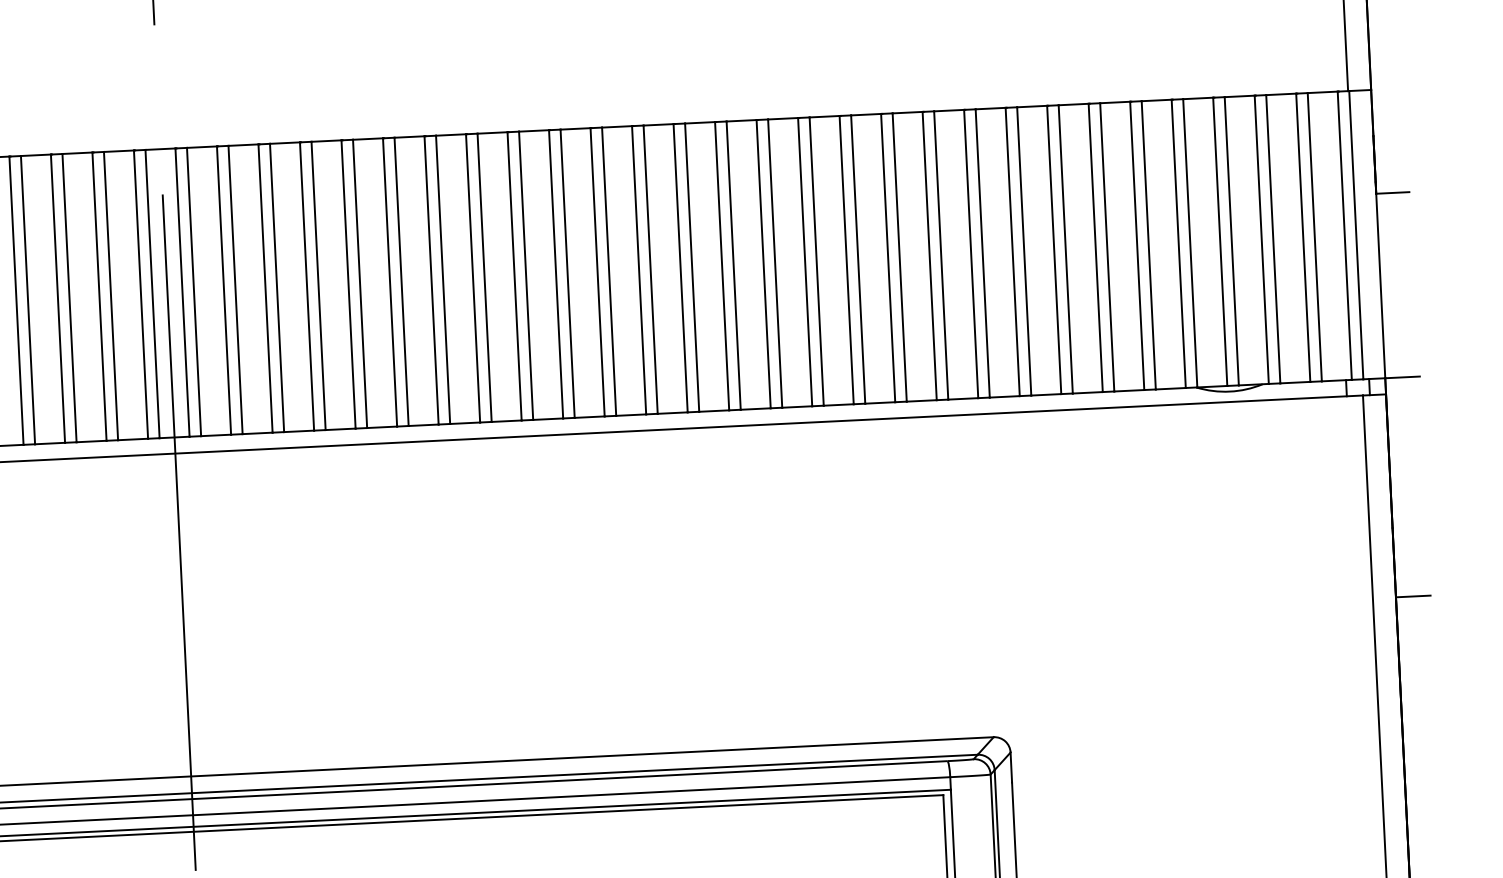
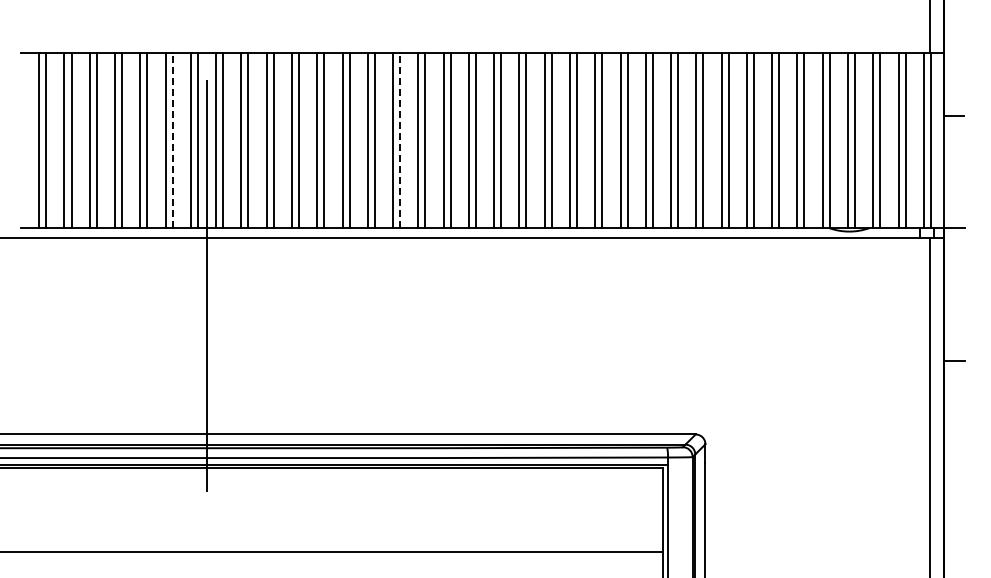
line: (485, 278) -> (400, 140), solid -> dashed
line: (110, 296) -> (172, 140), solid -> dashed

